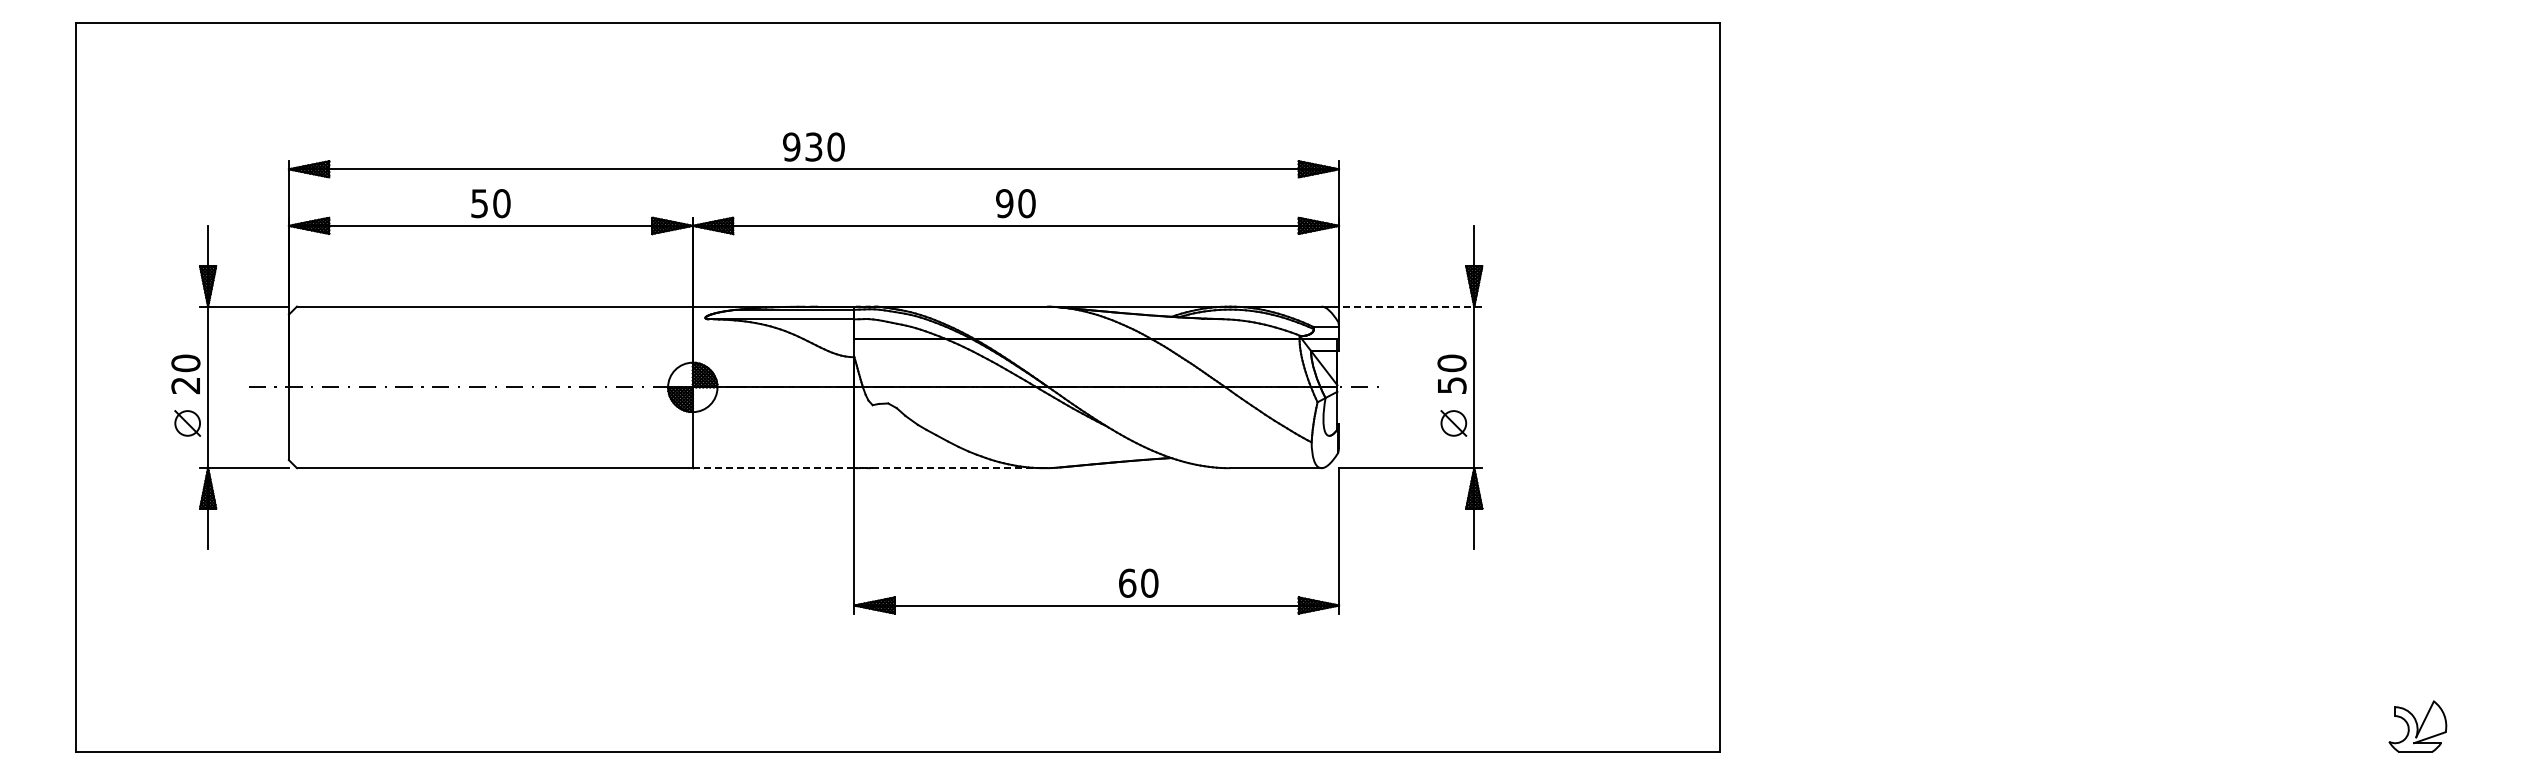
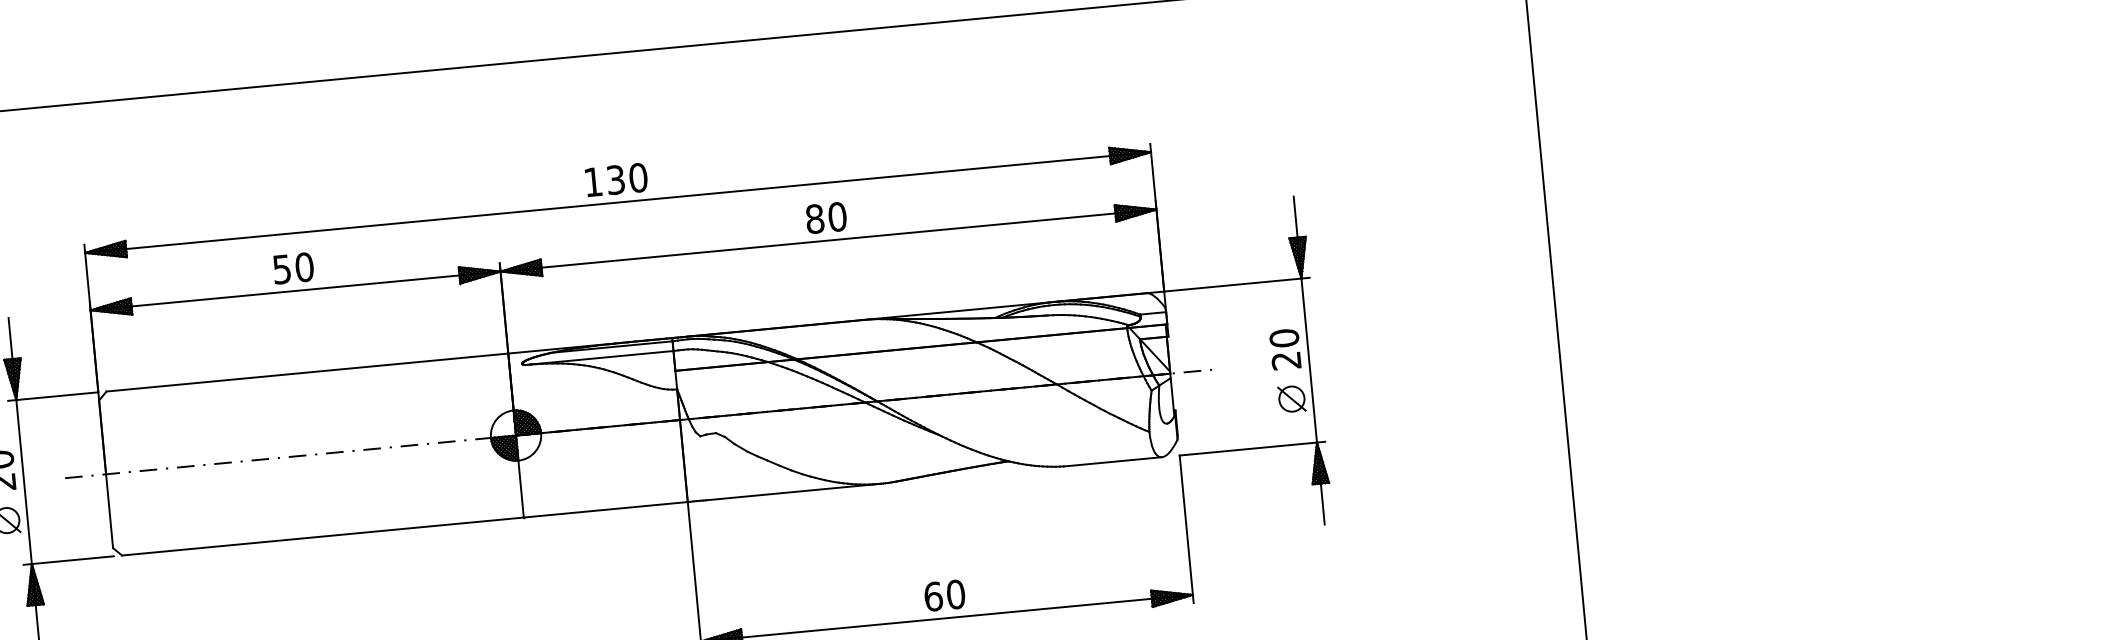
text: (791, 146) -> (593, 181), 930 -> 130
text: (1004, 203) -> (814, 218), 90 -> 80
line: (1410, 306) -> (1236, 284), dashed -> solid
text: (1451, 385) -> (1285, 360), 50 -> 20
line: (773, 468) -> (605, 510), dashed -> solid
line: (958, 468) -> (793, 492), dashed -> solid
text: (1138, 582) -> (944, 594), moved

